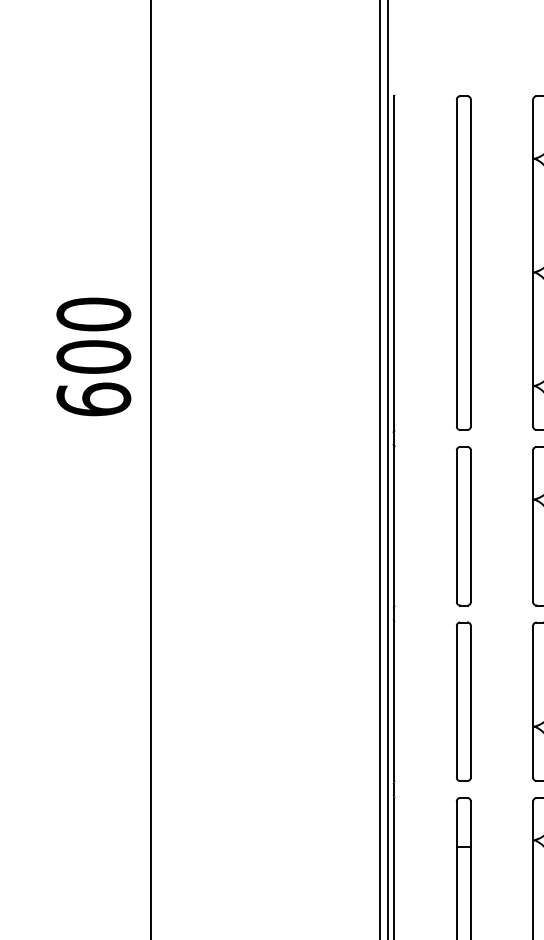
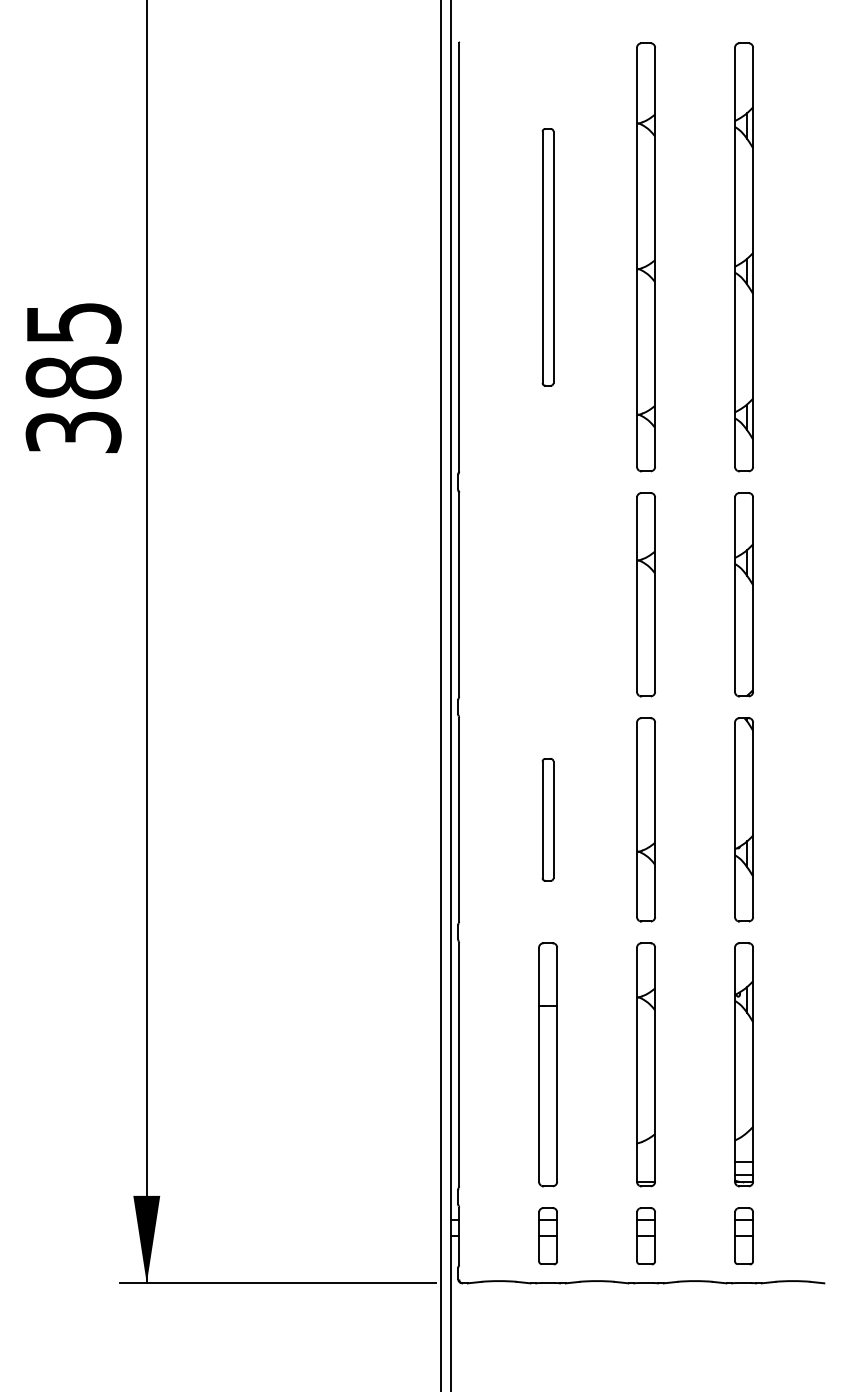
part: (463, 263) -> (547, 257), size x0.6
text: (93, 356) -> (73, 377), 600 -> 385
part: (463, 526) -> (547, 594), removed
part: (463, 701) -> (547, 819), size x0.6

